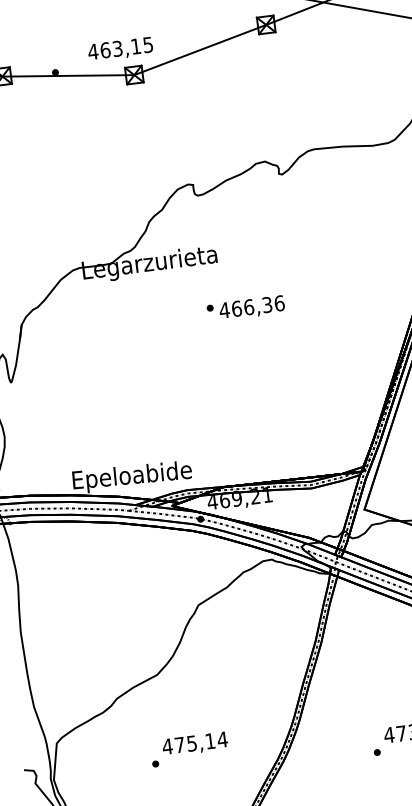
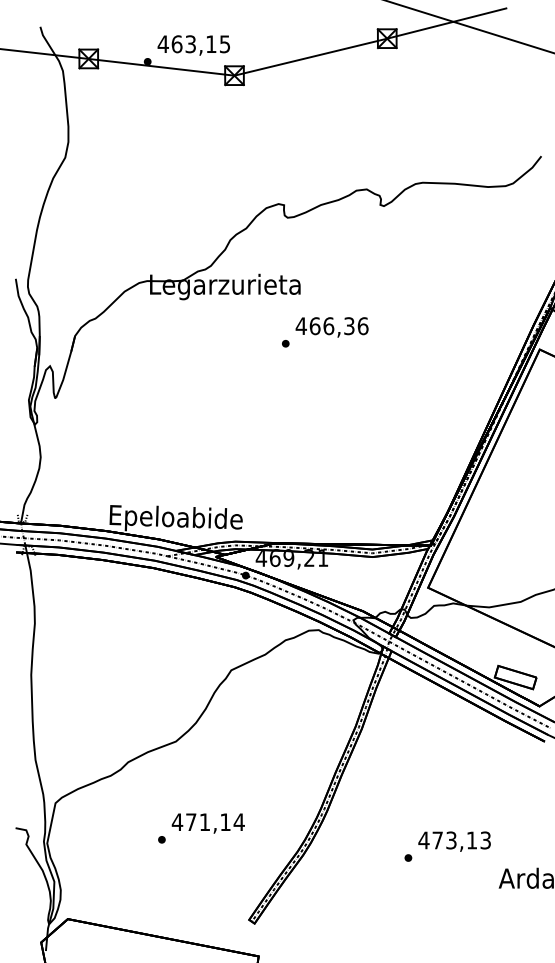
text: (120, 49) -> (193, 45), moved
text: (251, 308) -> (331, 327), moved
text: (191, 743) -> (204, 822), 475,14 -> 471,14

